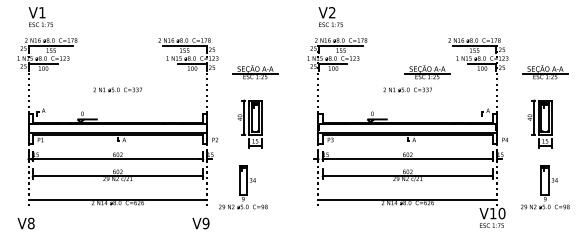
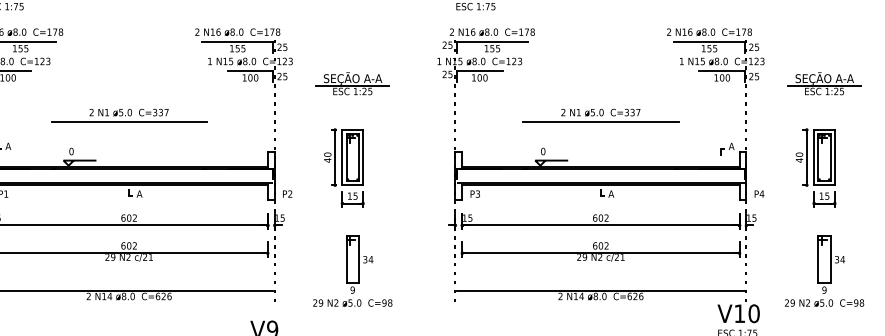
part: (427, 72) -> (632, 84), removed
line: (117, 95) -> (128, 121), added
line: (407, 95) -> (600, 121), added
part: (243, 187) -> (353, 271), moved

